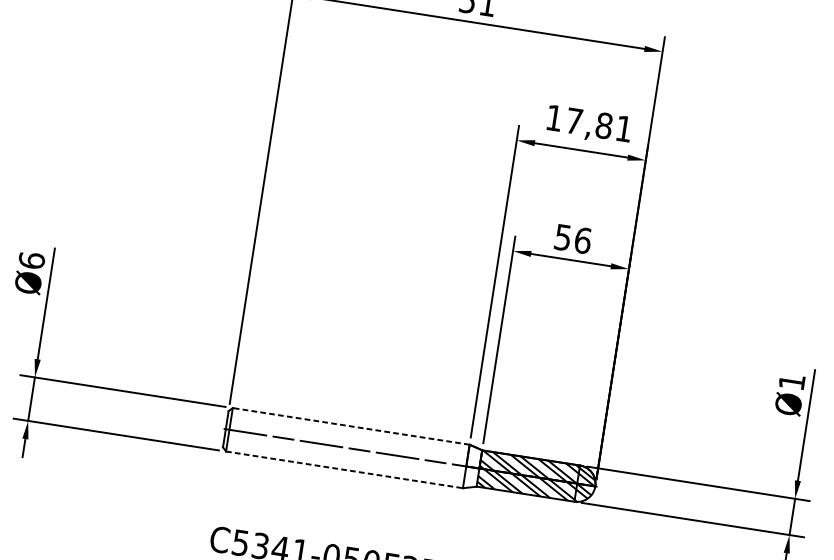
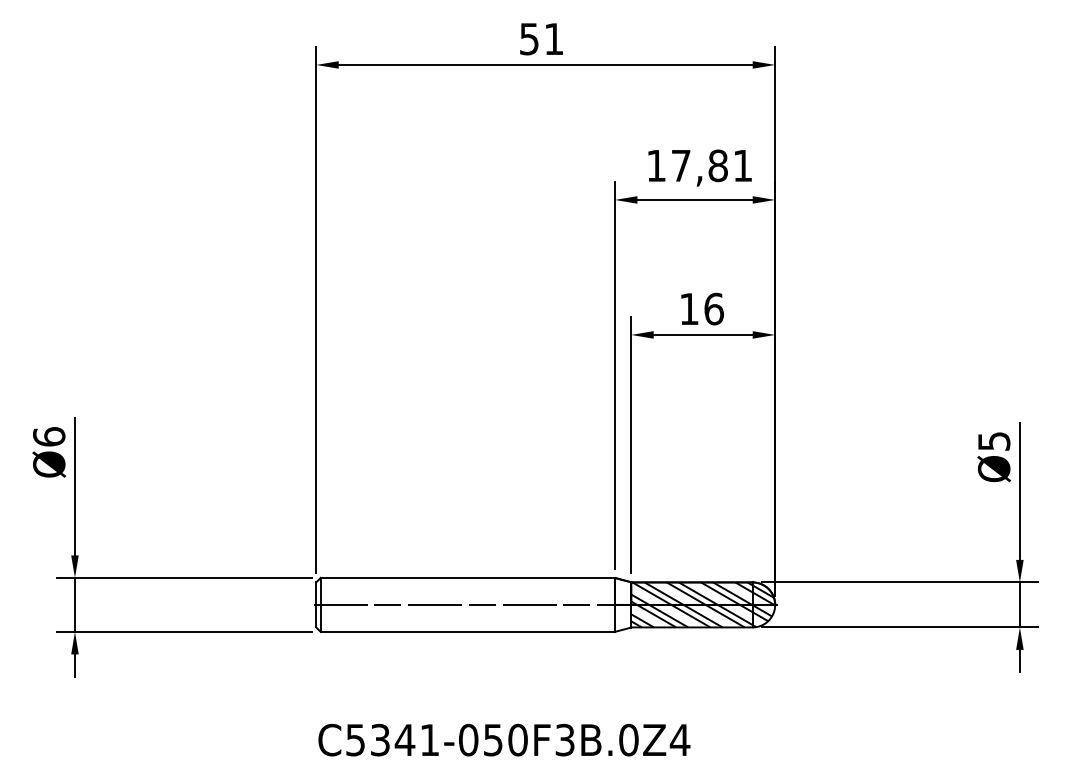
text: (563, 237) -> (689, 309), 56 -> 16
text: (792, 382) -> (994, 441), Ø1 -> Ø5
line: (351, 426) -> (467, 577), dashed -> solid
line: (345, 469) -> (468, 631), dashed -> solid

